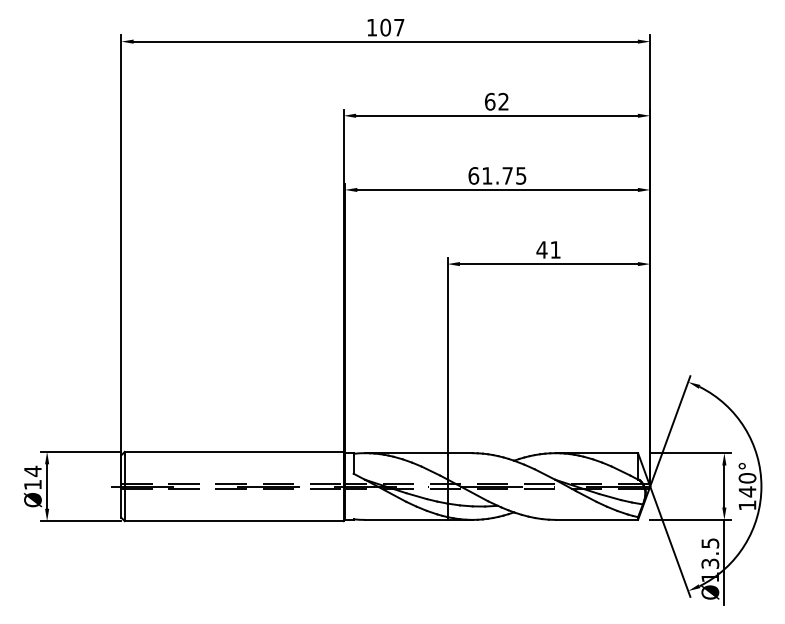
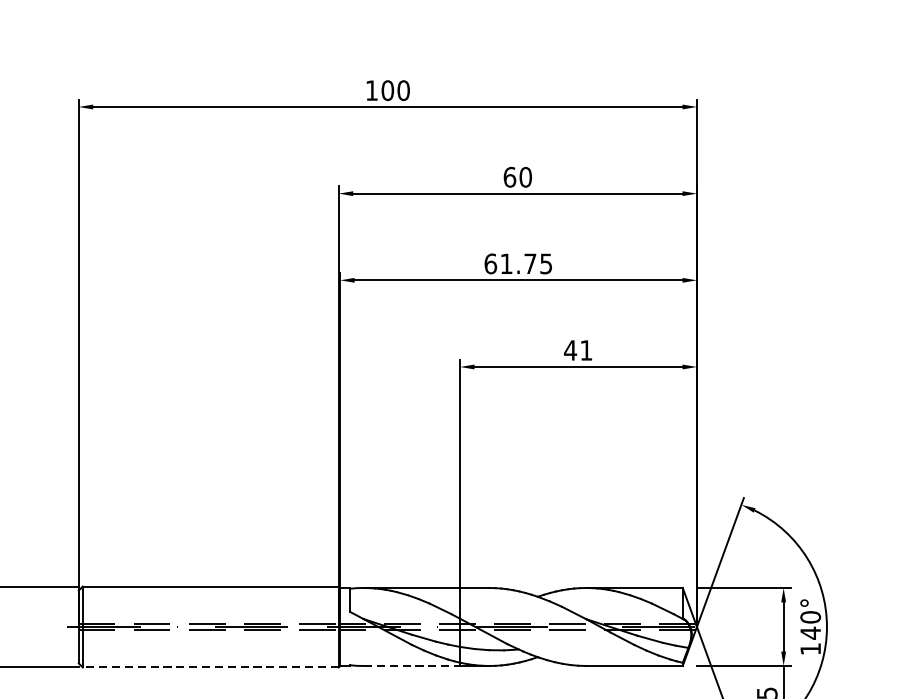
text: (399, 27) -> (403, 90), 107 -> 100
text: (503, 101) -> (525, 176), 62 -> 60
line: (406, 519) -> (412, 665), solid -> dashed
line: (233, 521) -> (209, 667), solid -> dashed

